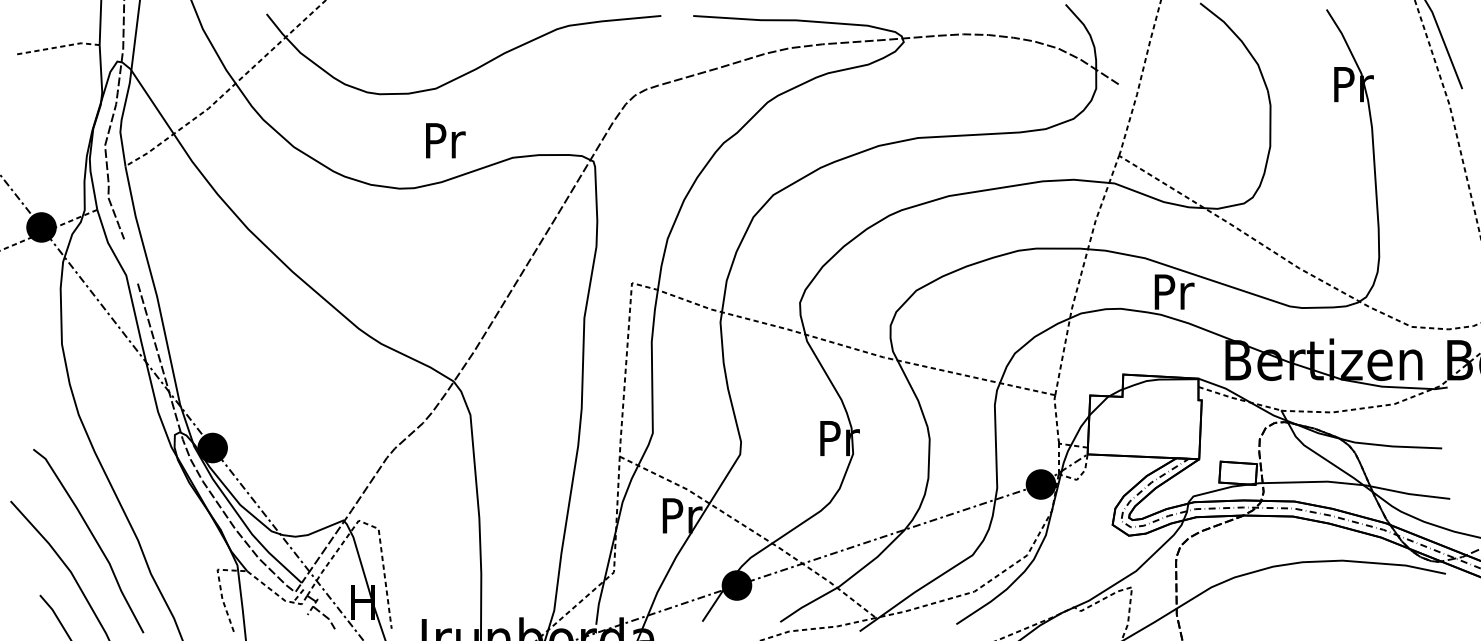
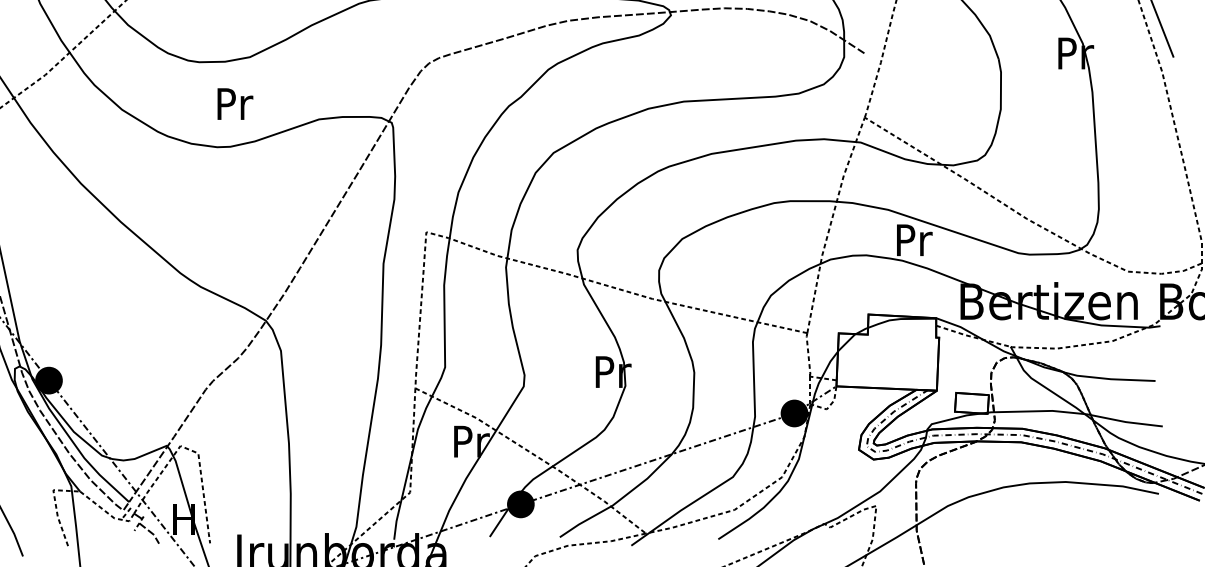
text: (445, 140) -> (235, 103), moved

